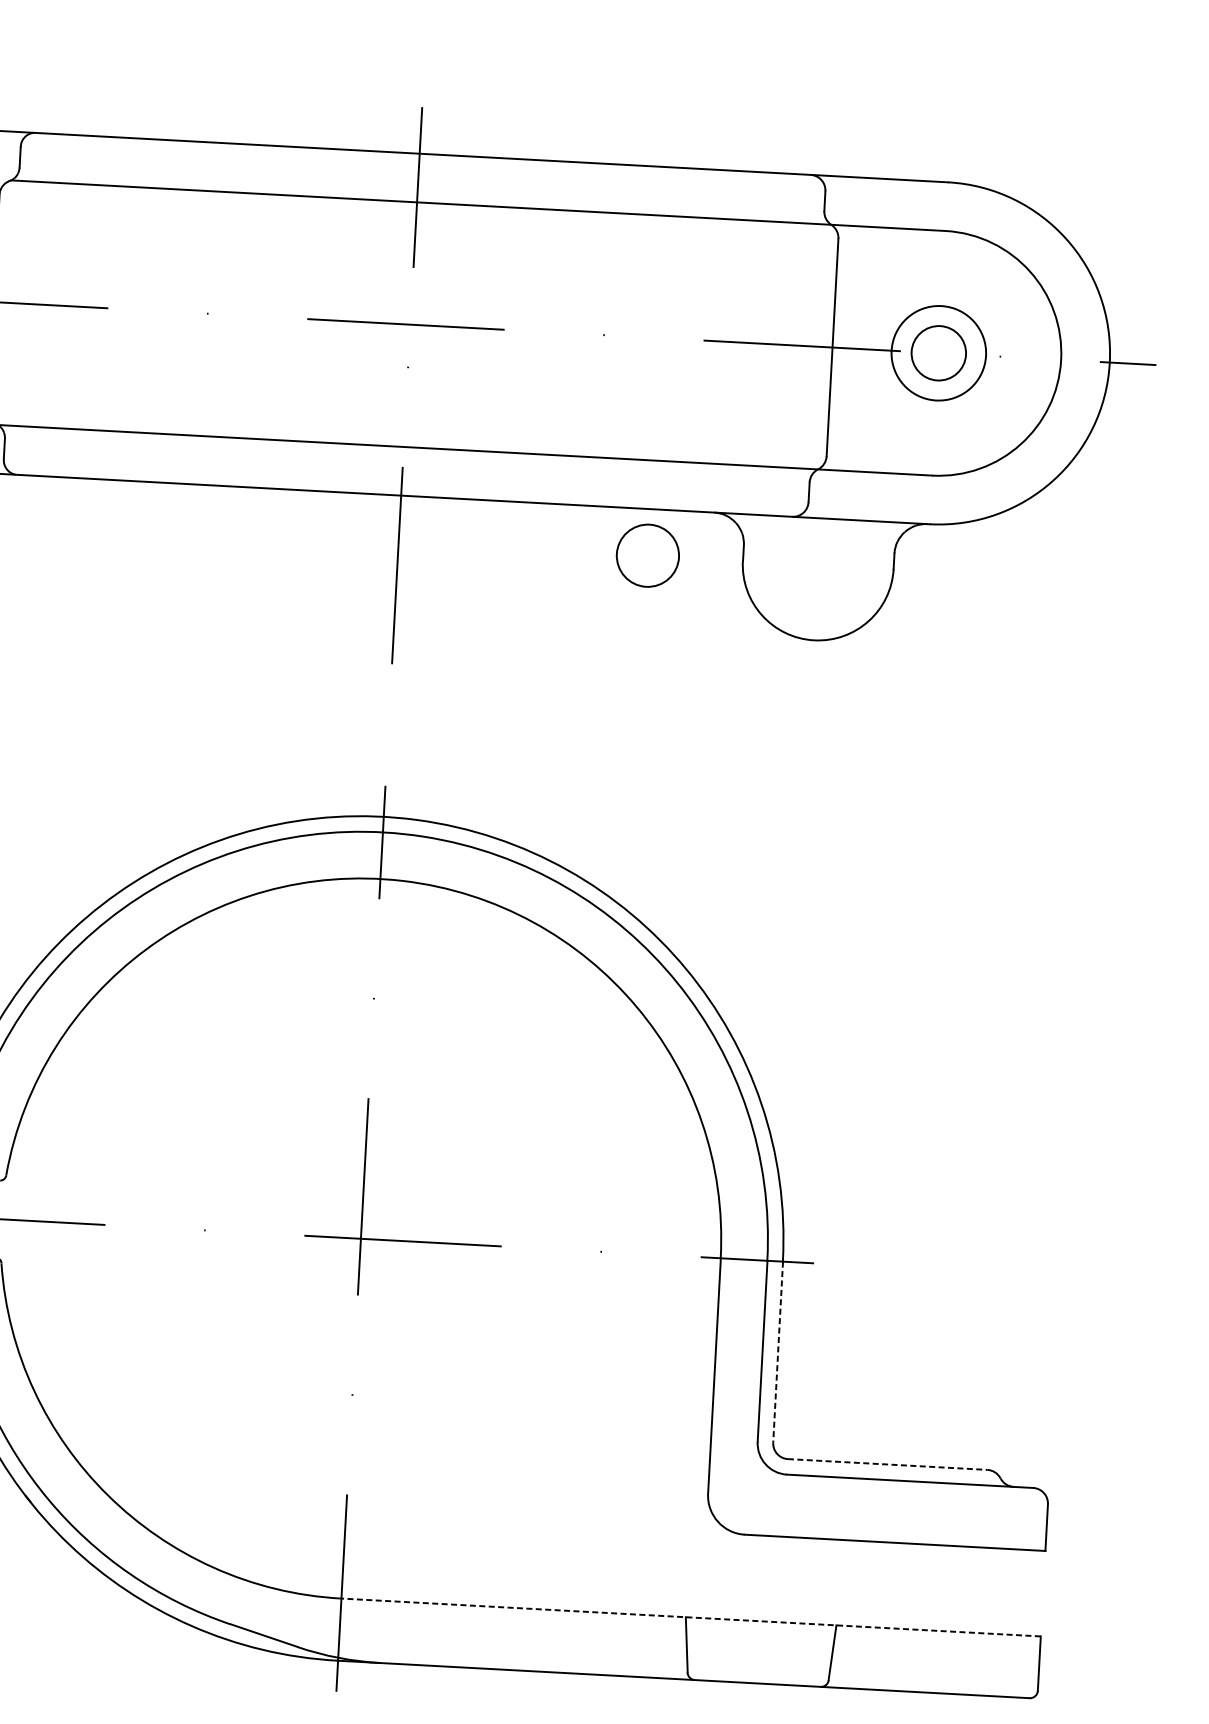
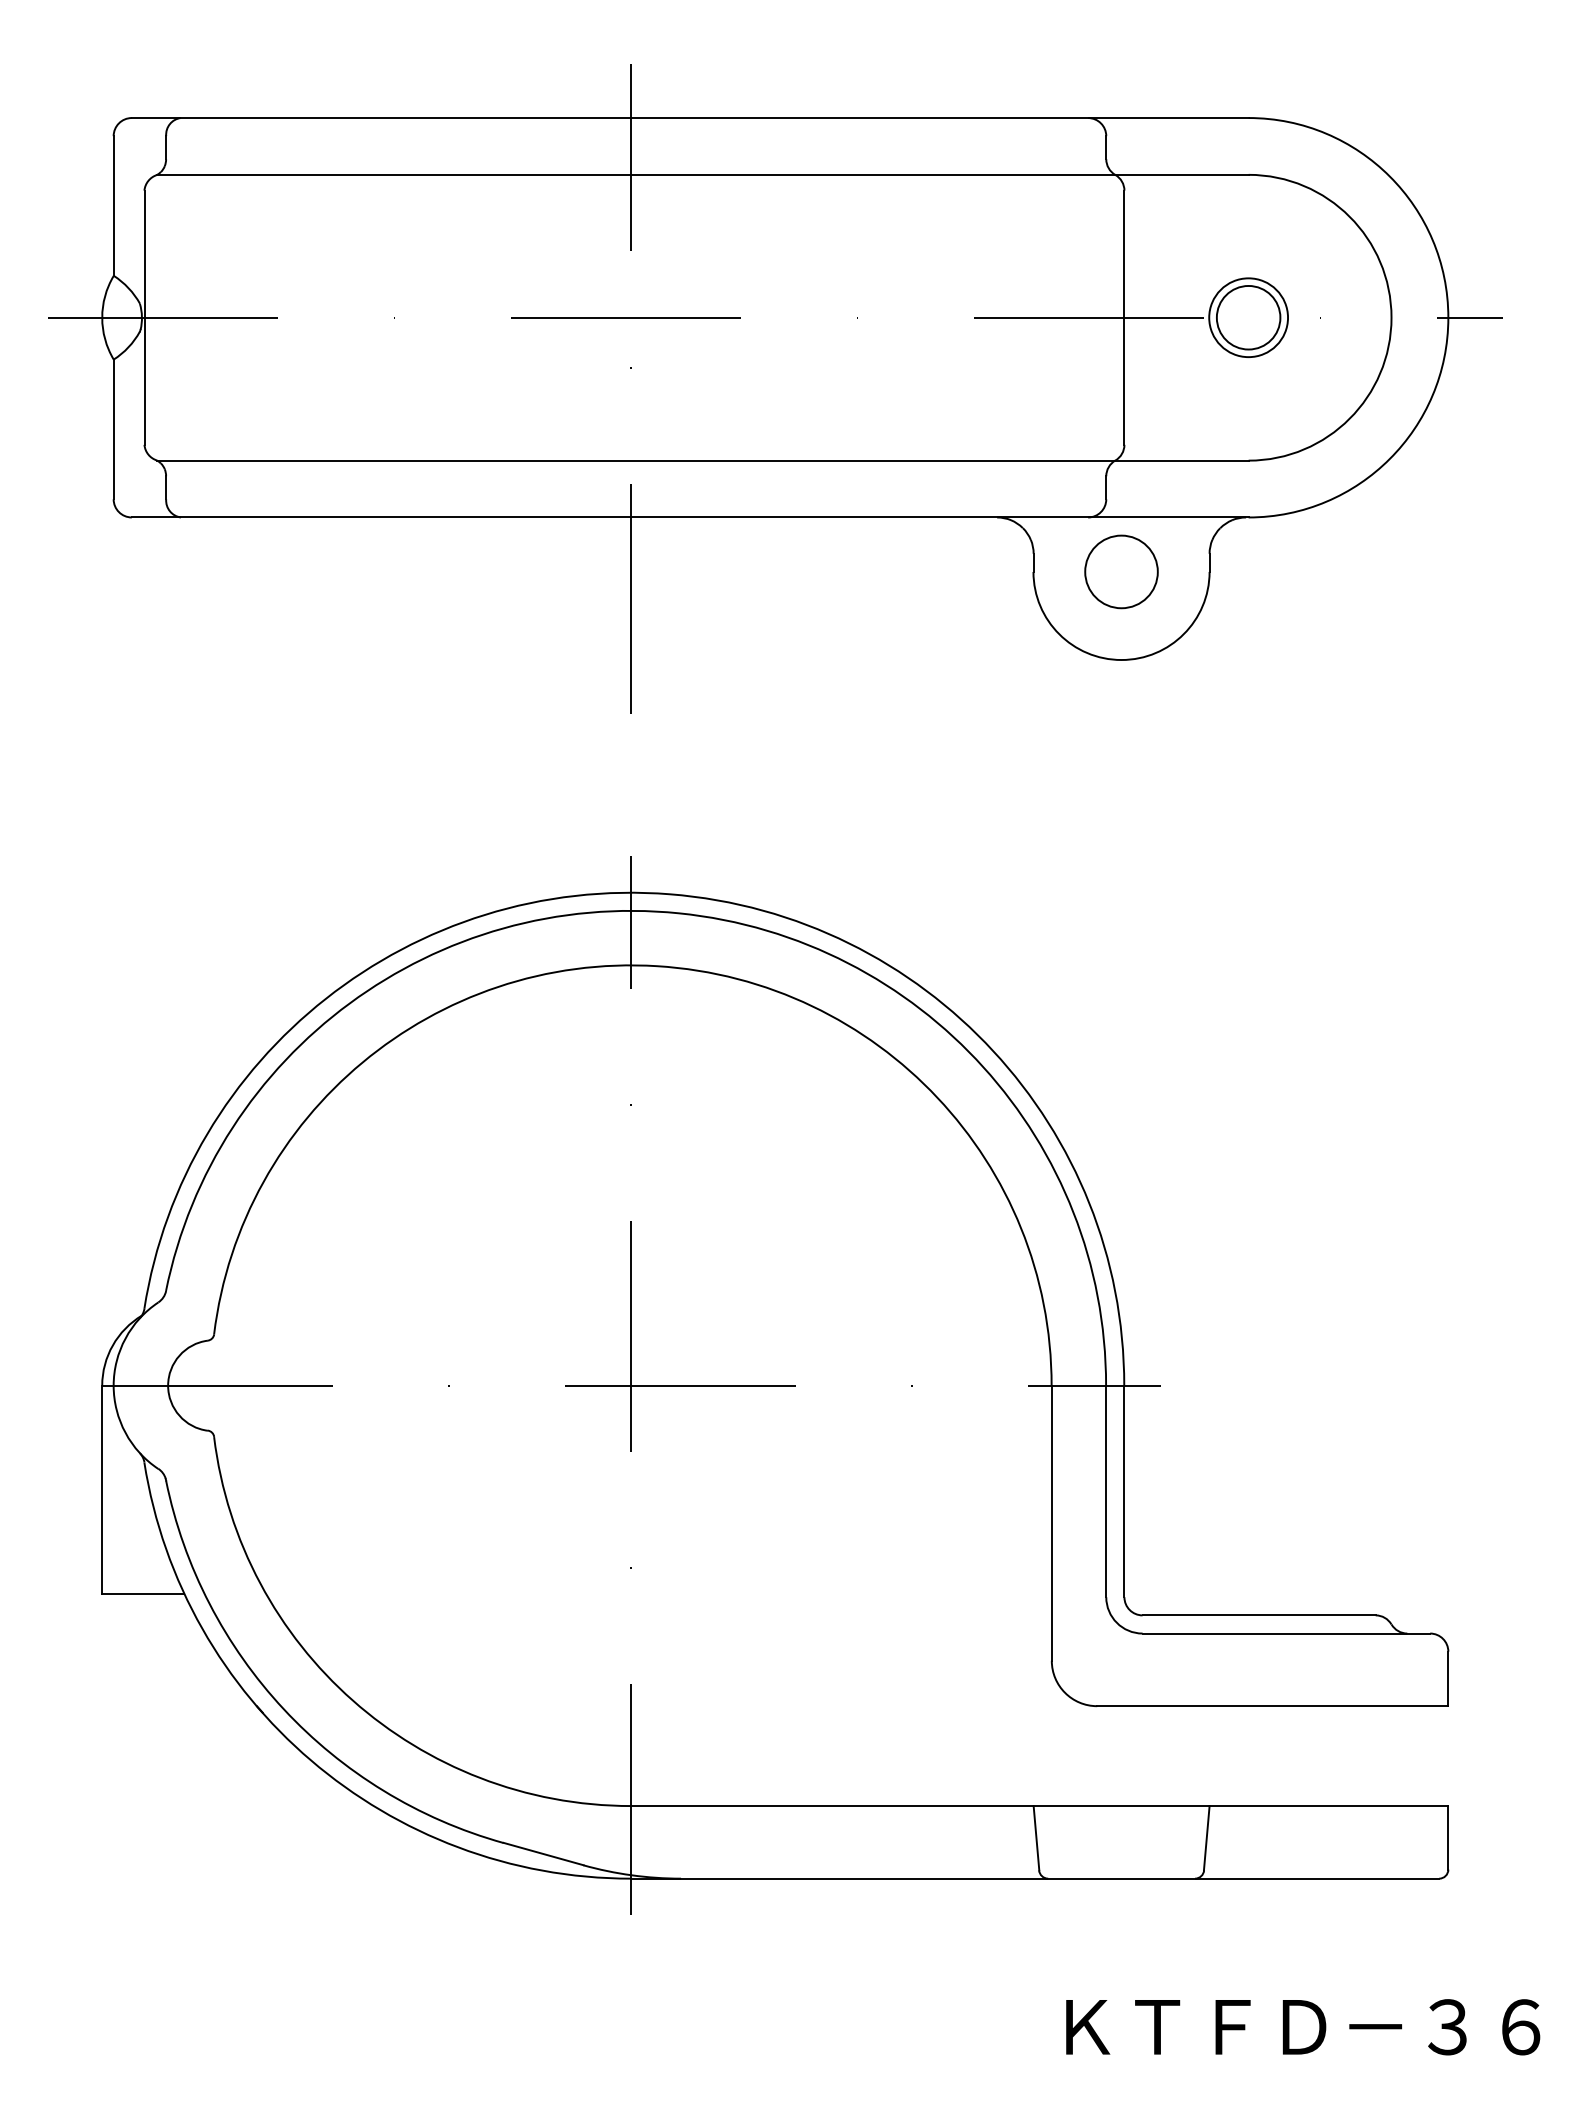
circle: (938, 353) -> (1248, 317), size x0.71
circle: (647, 555) -> (1121, 571), moved
line: (778, 1352) -> (1124, 1491), dashed -> solid
line: (887, 1464) -> (1259, 1615), dashed -> solid
line: (690, 1617) -> (1039, 1806), dashed -> solid

